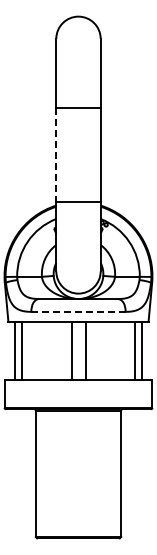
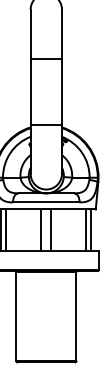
line: (56, 155) -> (30, 92), dashed -> solid
line: (78, 311) -> (46, 202), dashed -> solid

